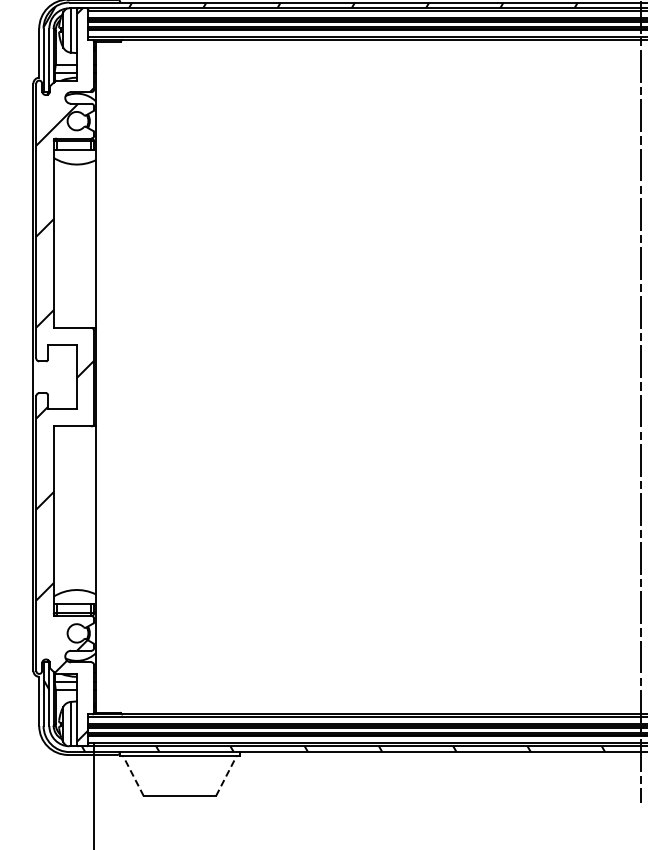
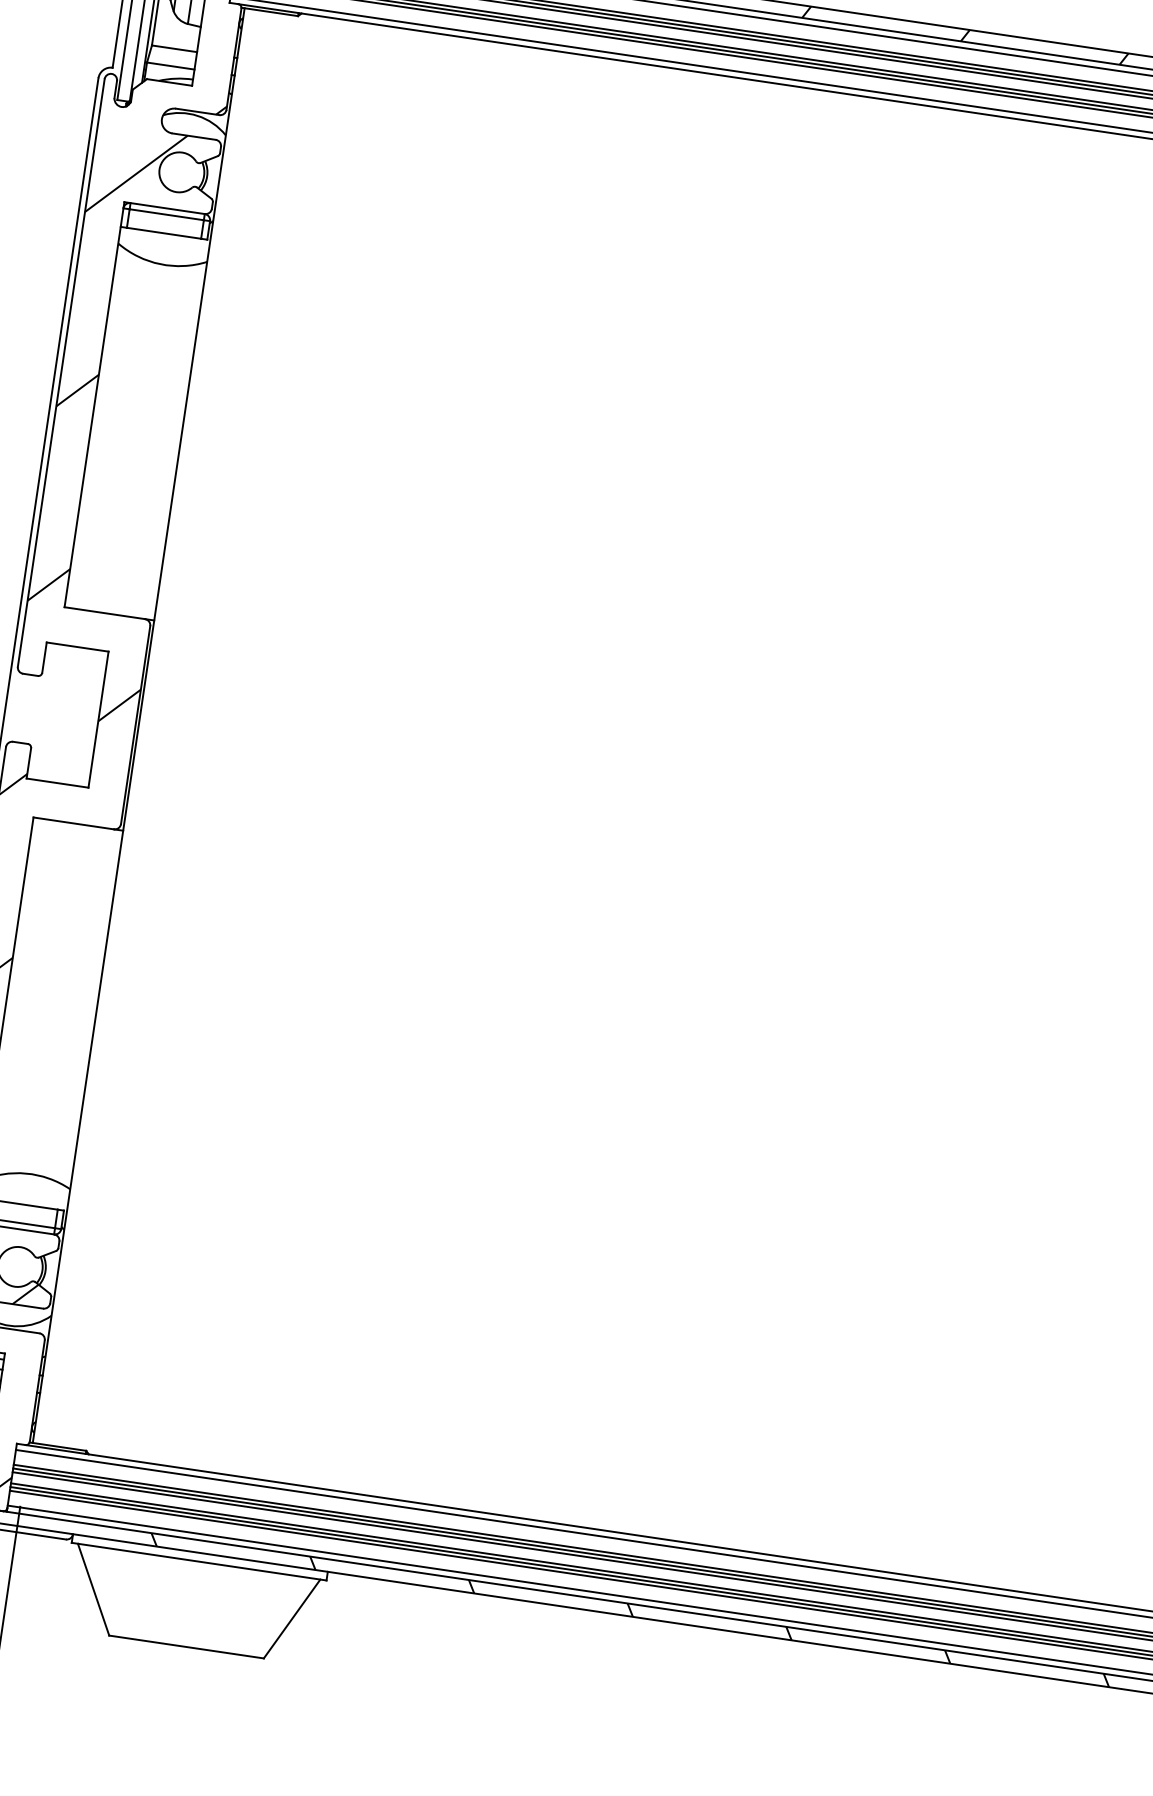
line: (133, 775) -> (93, 1588), dashed -> solid
line: (226, 775) -> (292, 1617), dashed -> solid

